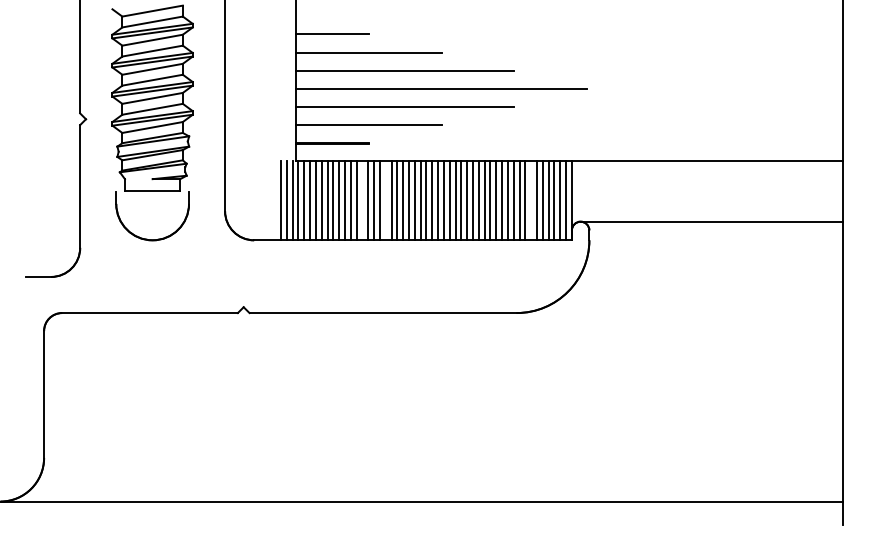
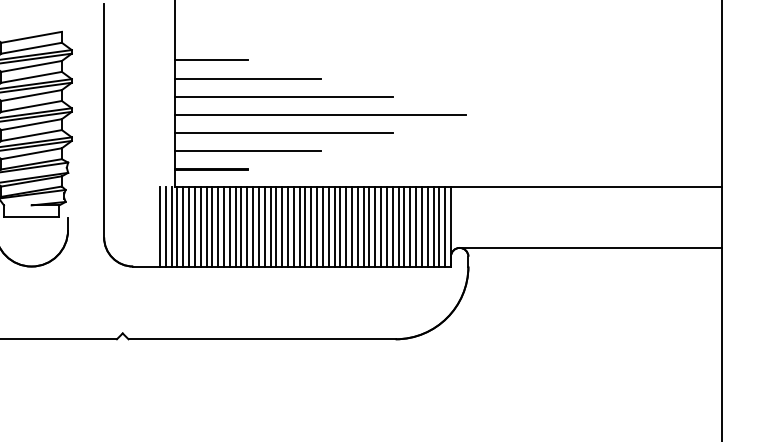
line: (362, 200) -> (241, 226), added
line: (385, 200) -> (264, 226), added
line: (531, 200) -> (410, 226), added

